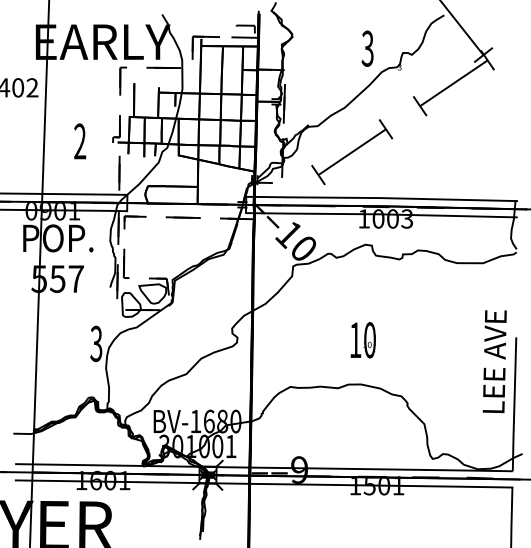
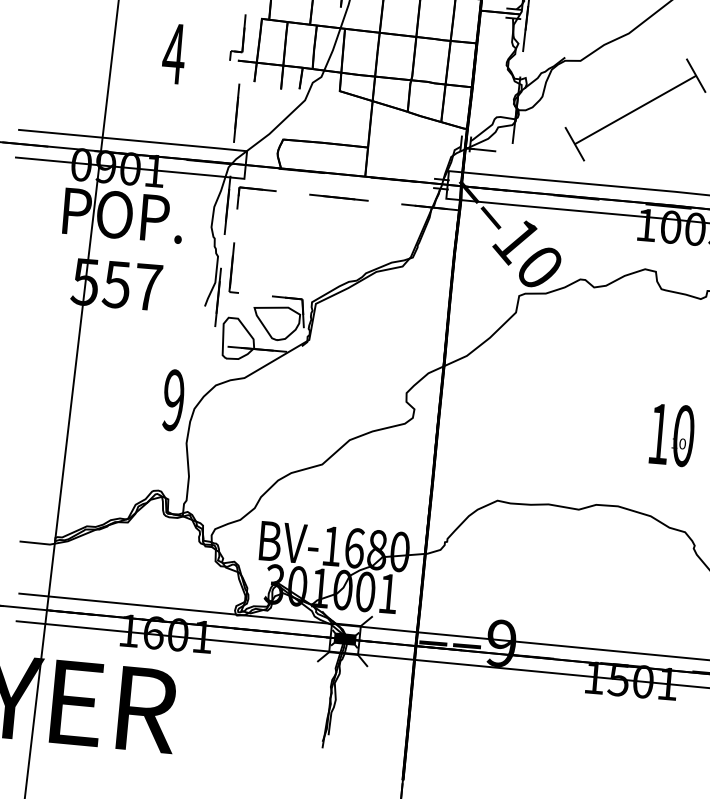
text: (79, 141) -> (173, 53), 2 -> 4
text: (362, 340) -> (670, 435), moved
text: (96, 344) -> (173, 401), 3 -> 9

